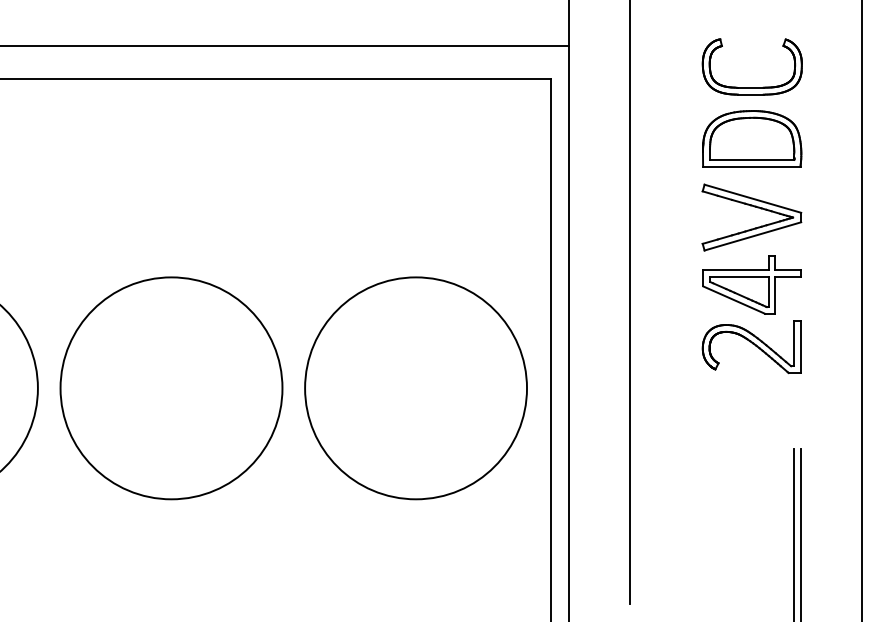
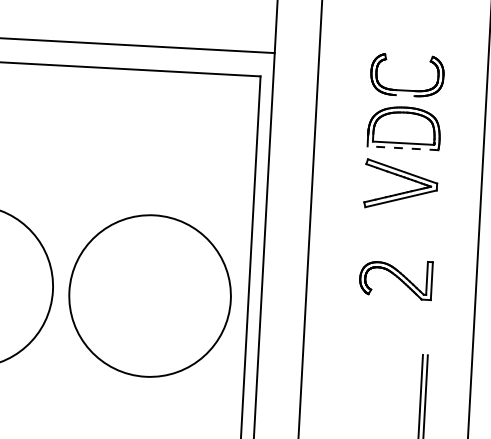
line: (750, 94) -> (404, 95), removed
line: (751, 166) -> (402, 147), solid -> dashed
part: (751, 284) -> (398, 233), removed

